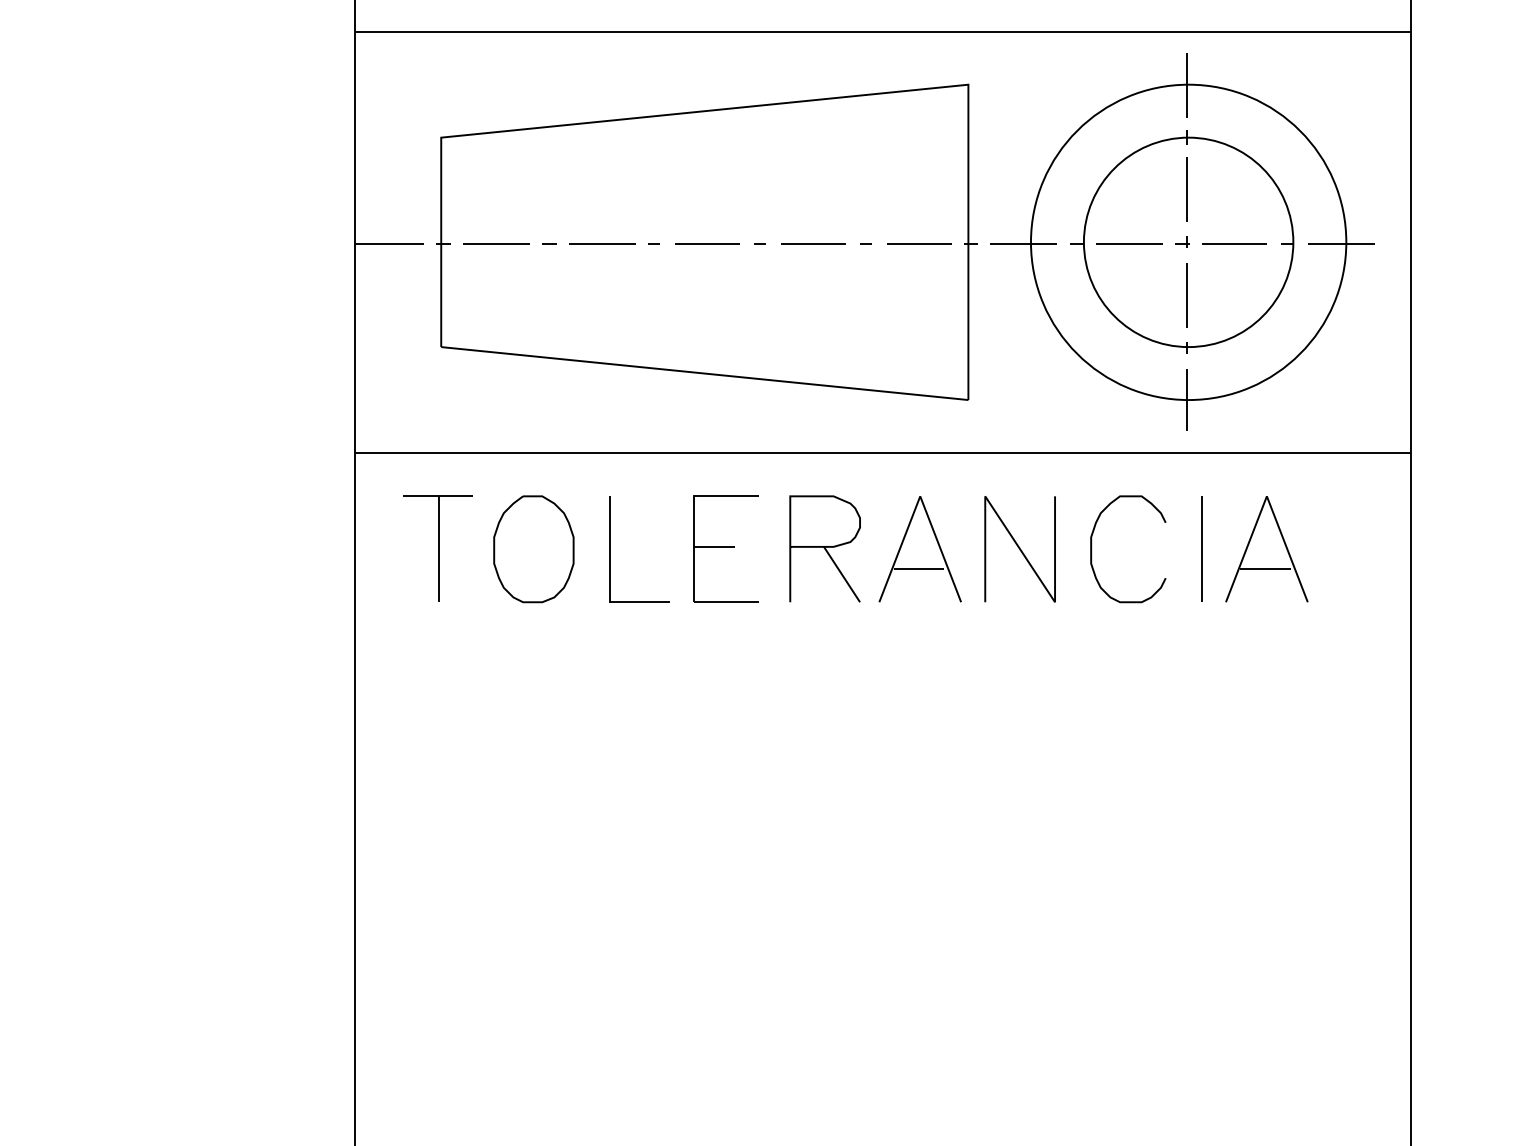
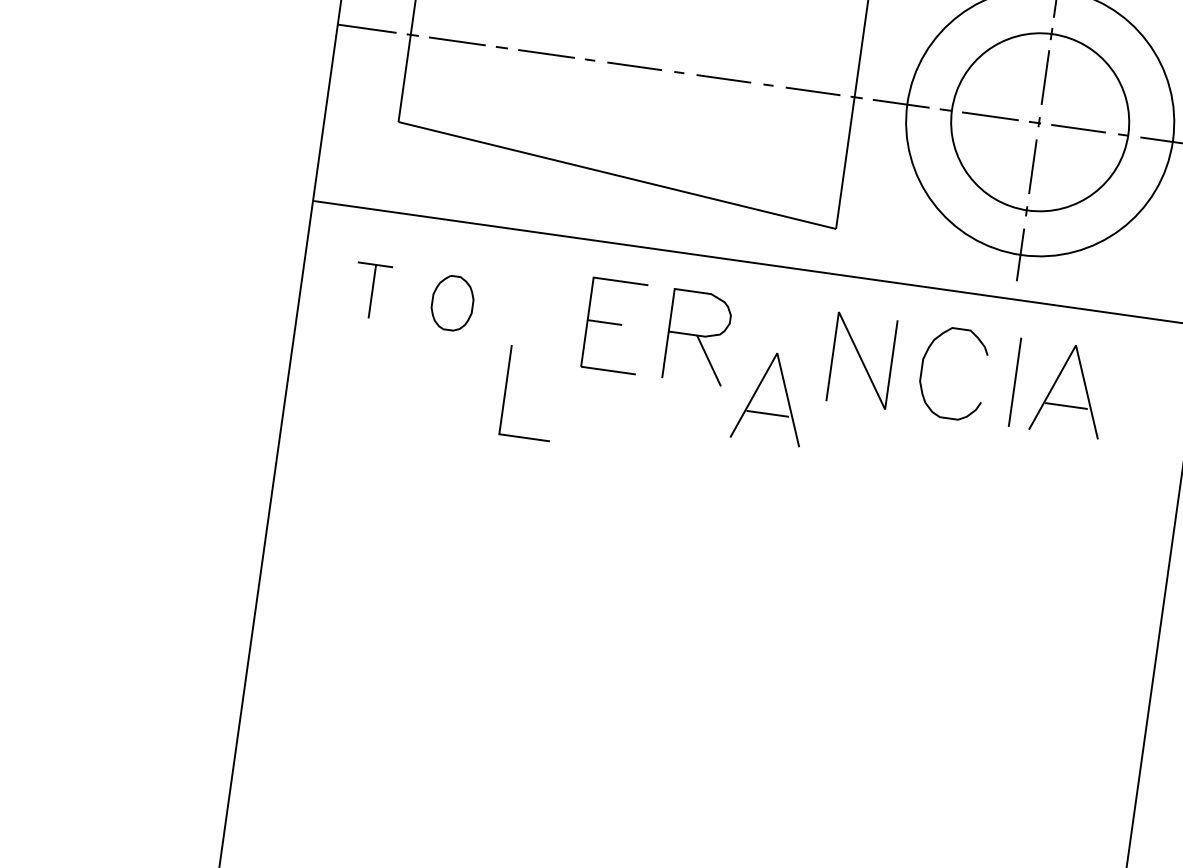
part: (903, 542) -> (757, 390), moved
part: (437, 548) -> (371, 291), size x0.6
part: (533, 549) -> (452, 303), size x0.6
curve: (610, 549) -> (506, 389), moved

